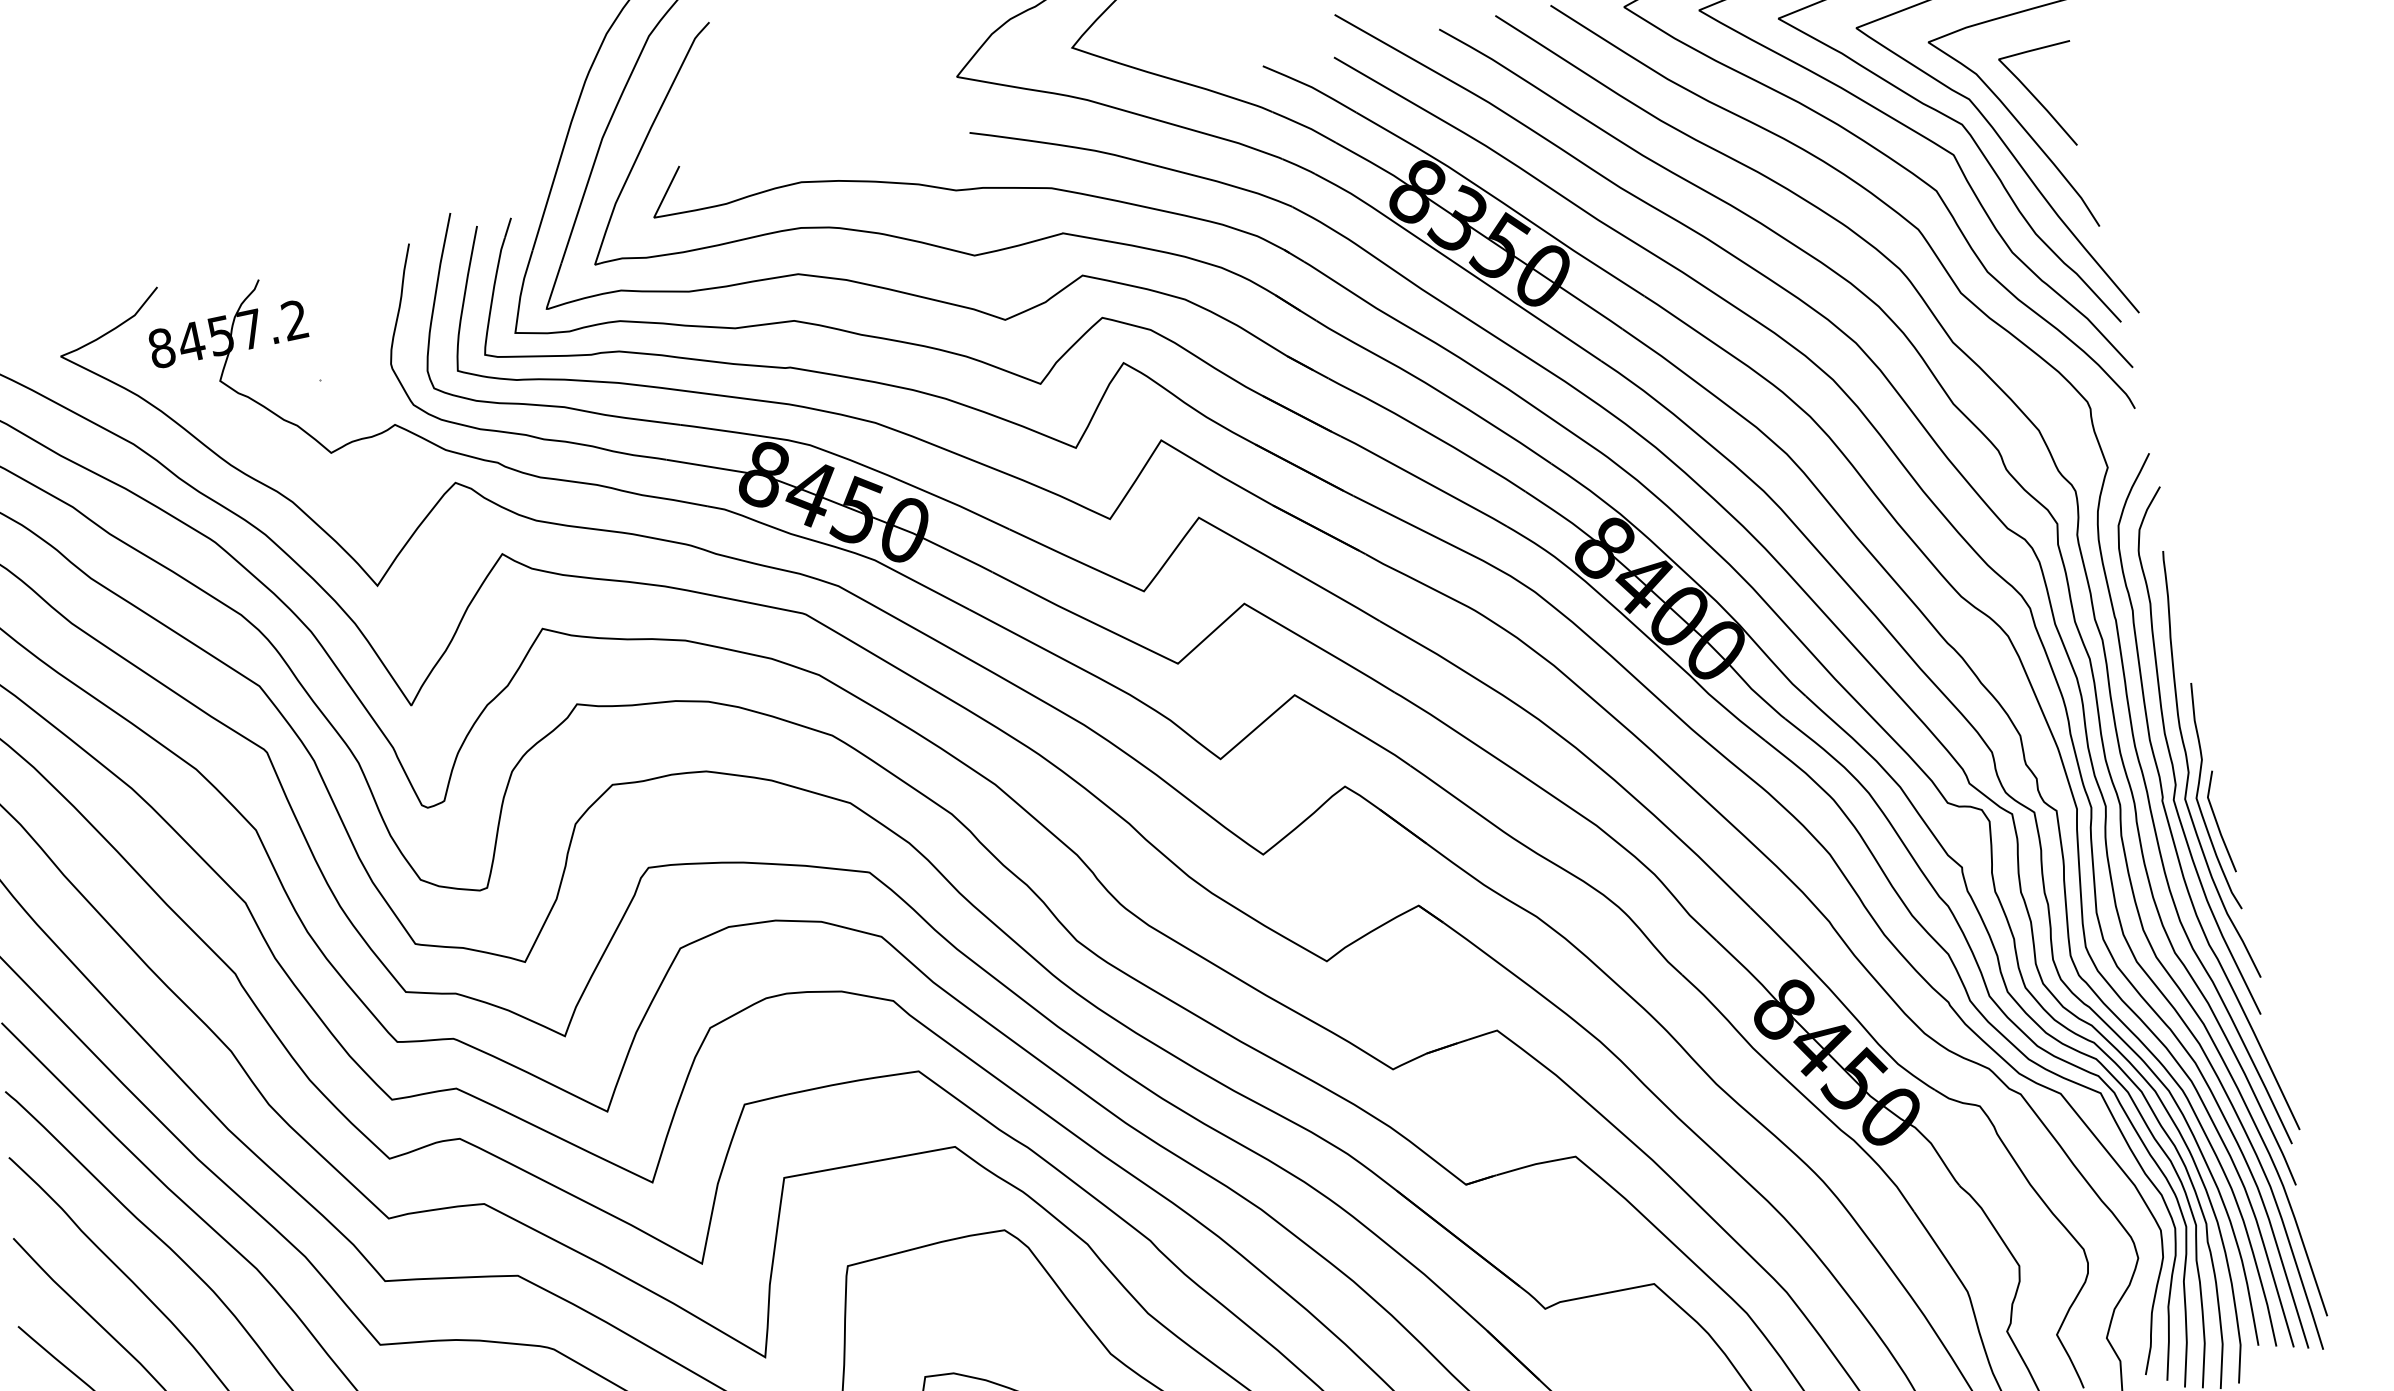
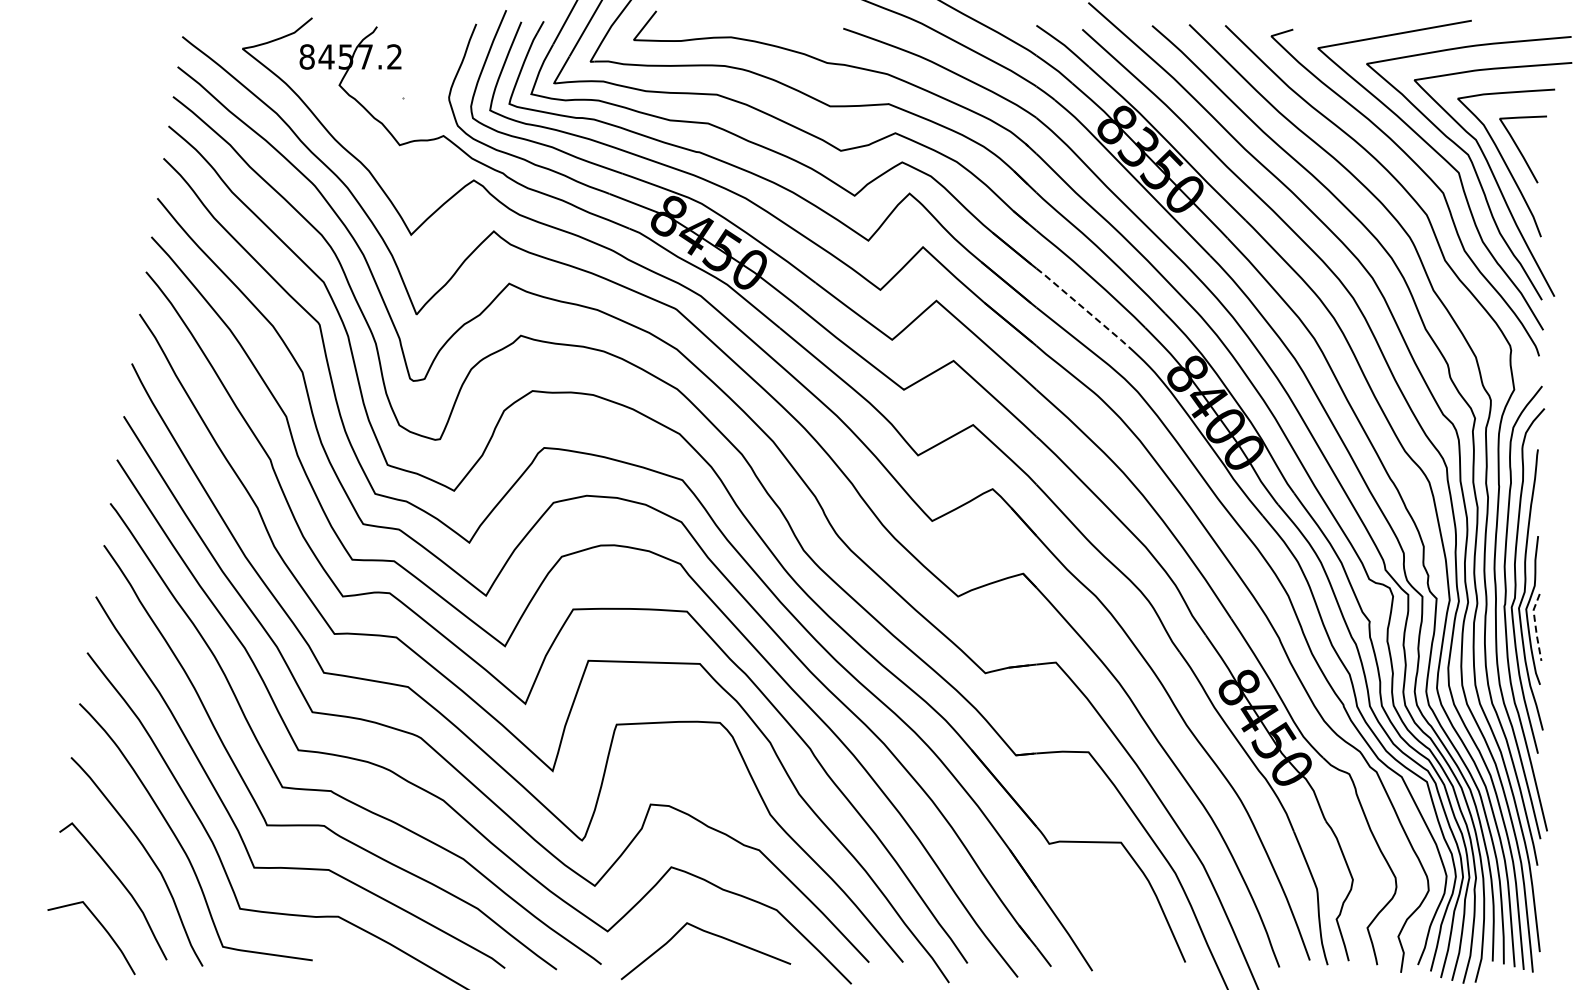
line: (1425, 480) -> (1083, 307), solid -> dashed
line: (2216, 821) -> (1535, 626), solid -> dashed

